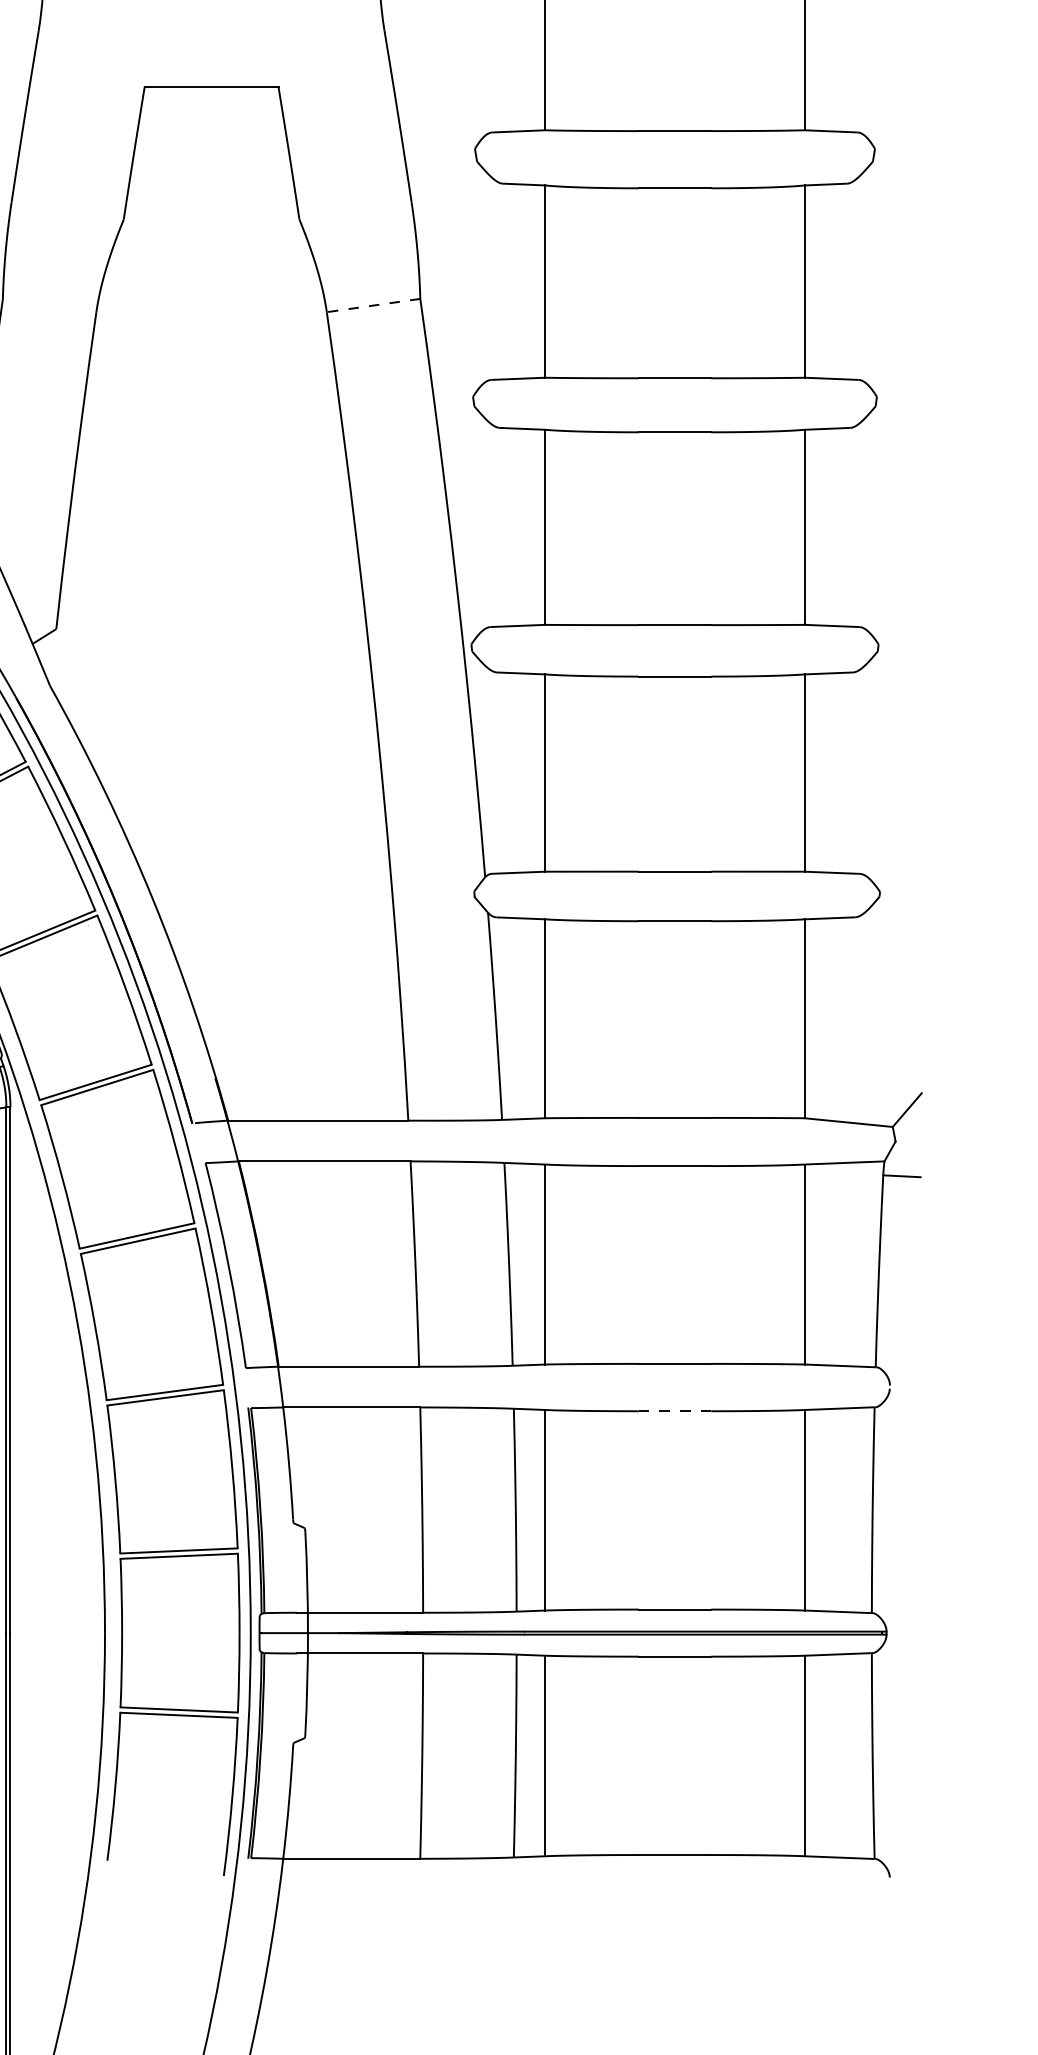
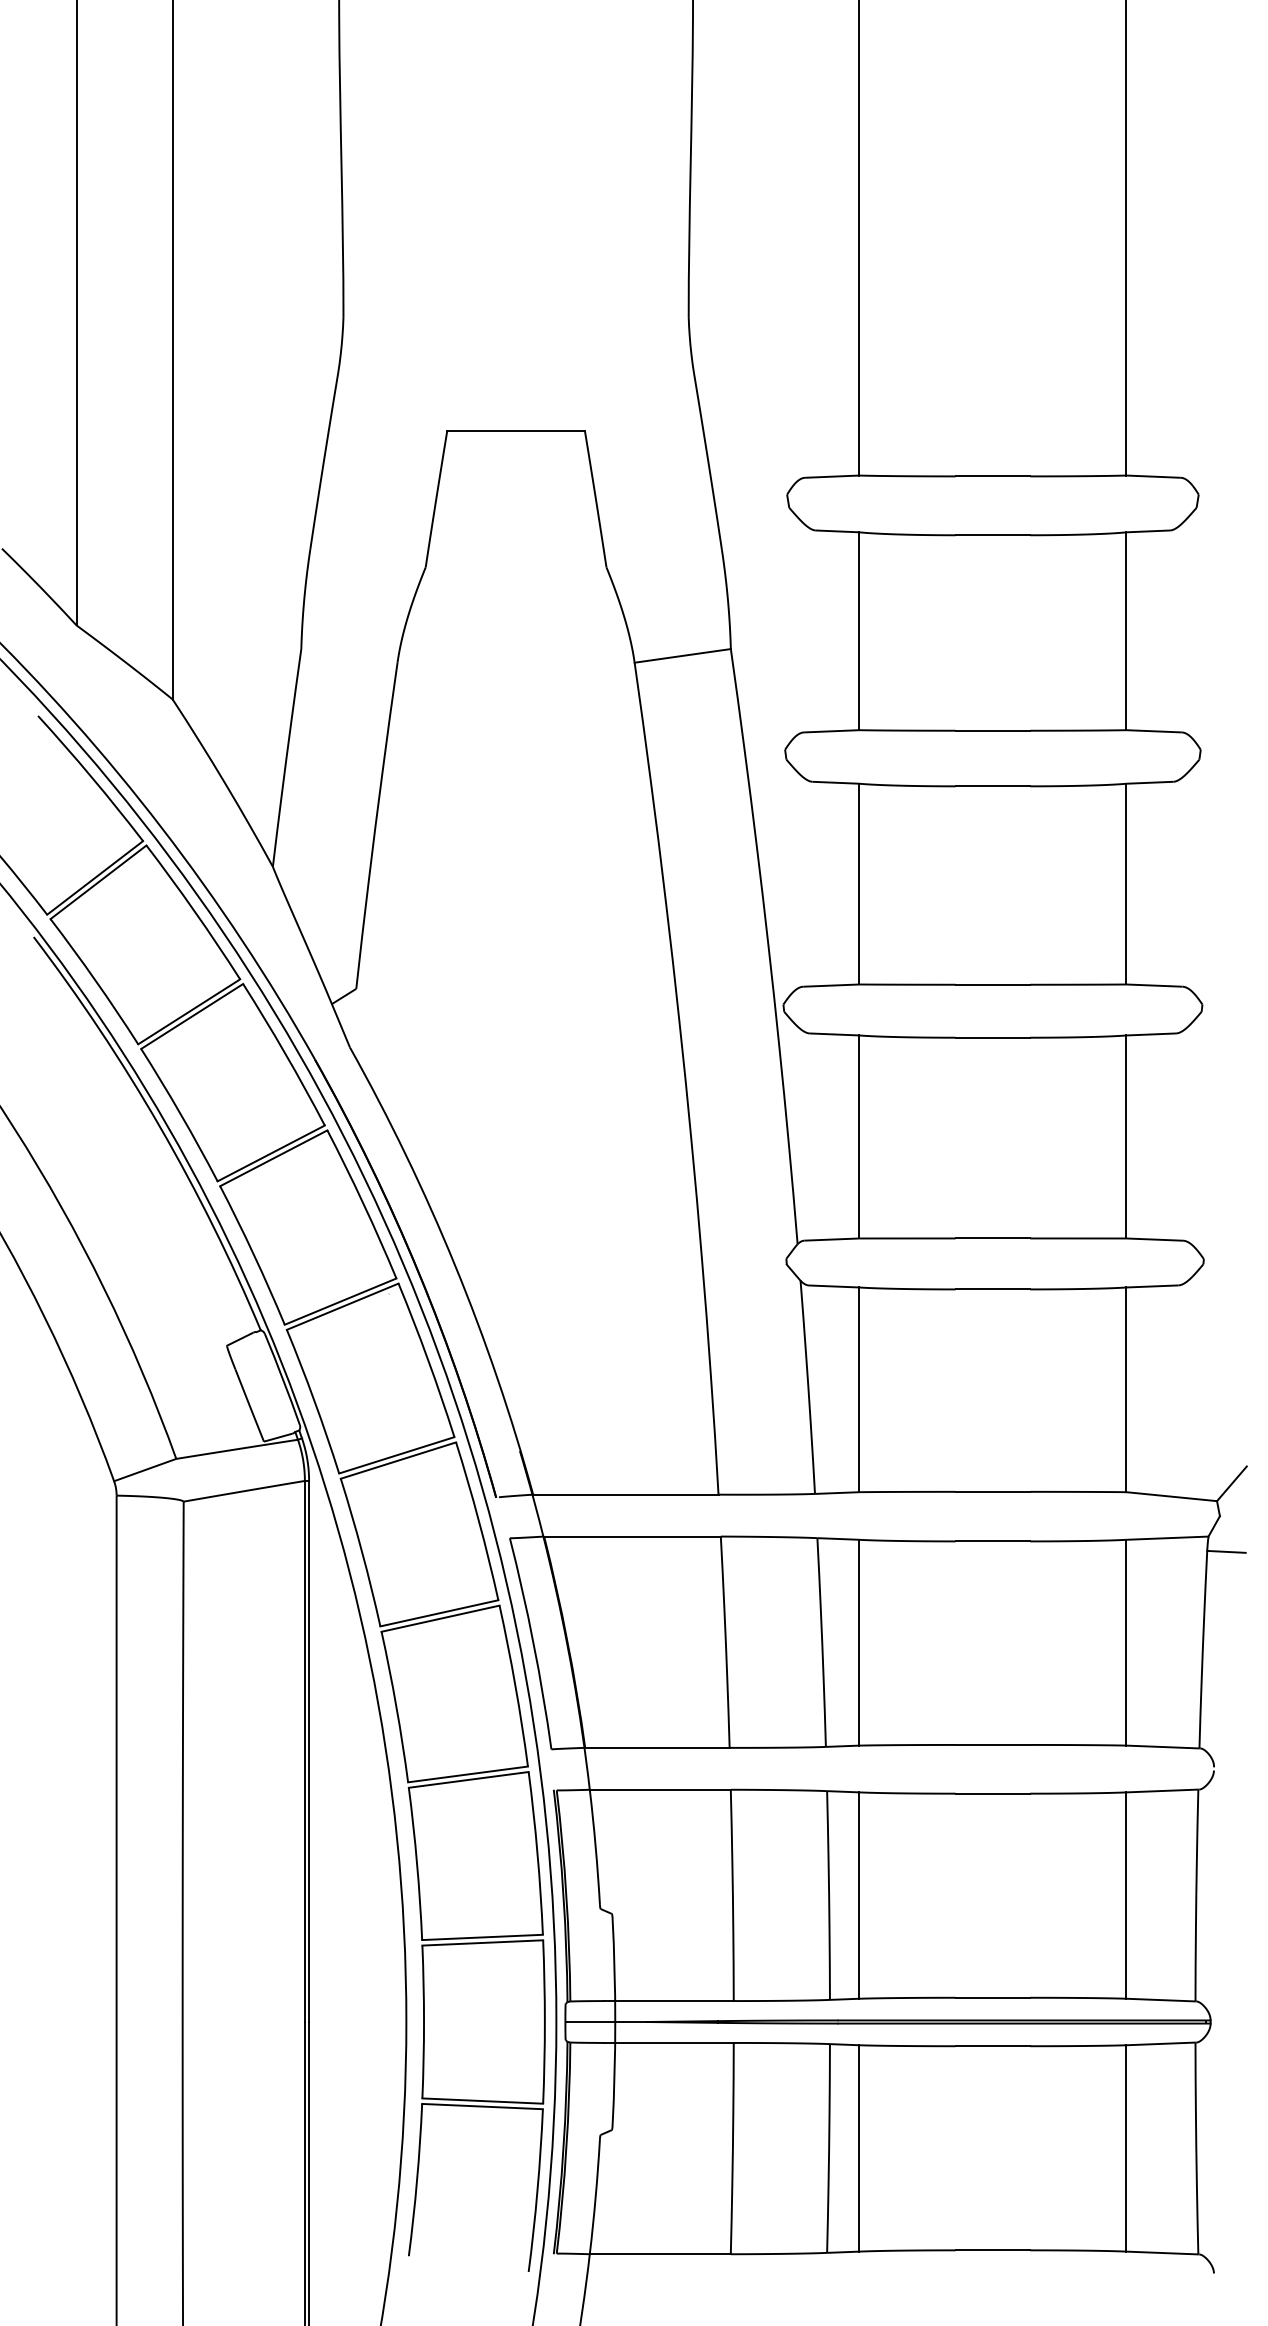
line: (373, 305) -> (682, 655), dashed -> solid
line: (674, 1411) -> (992, 1793), dashed -> solid

